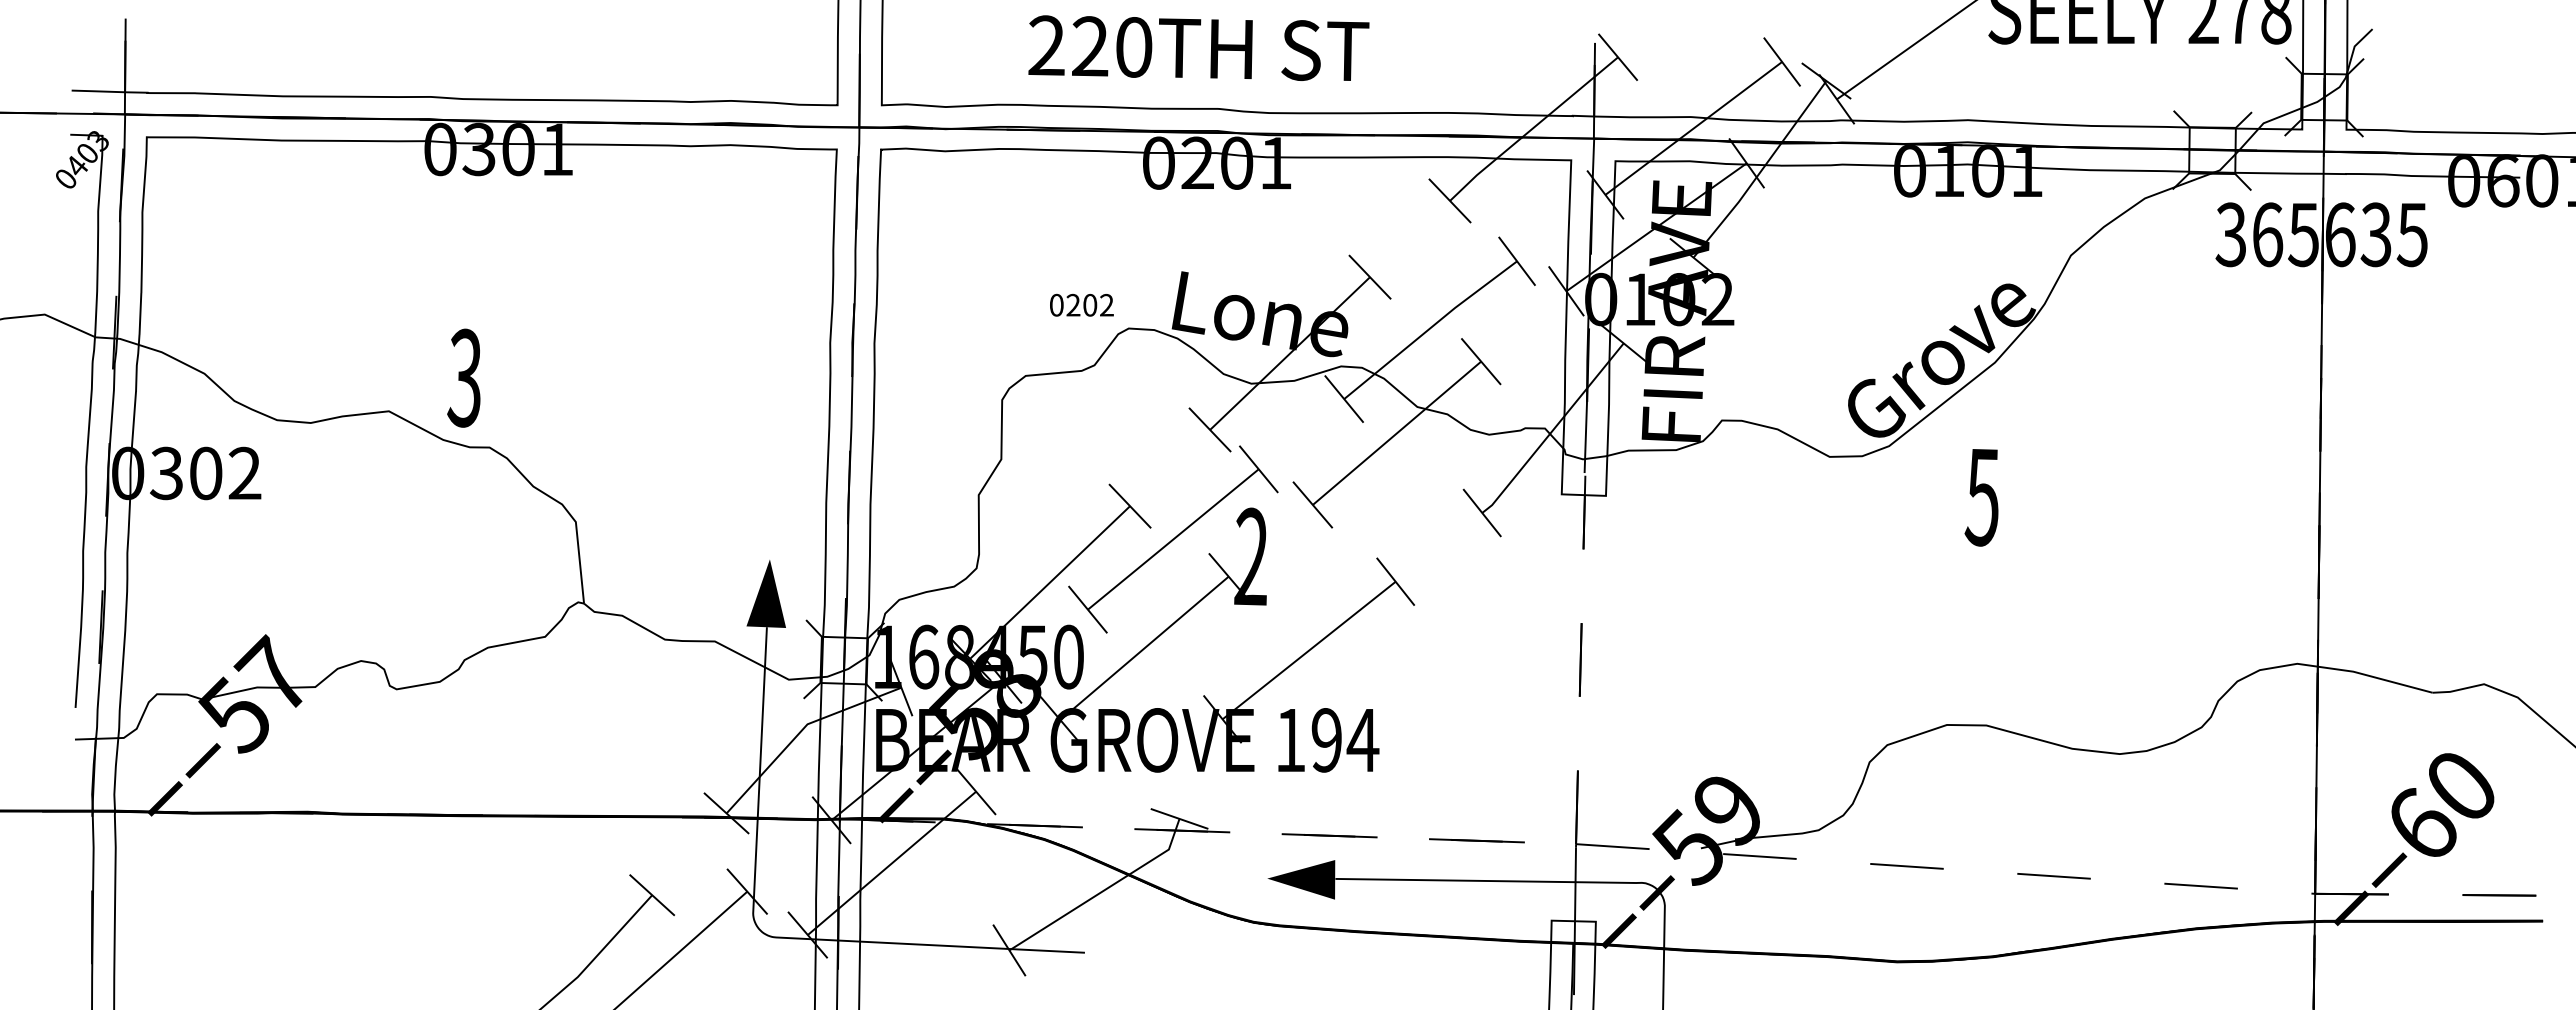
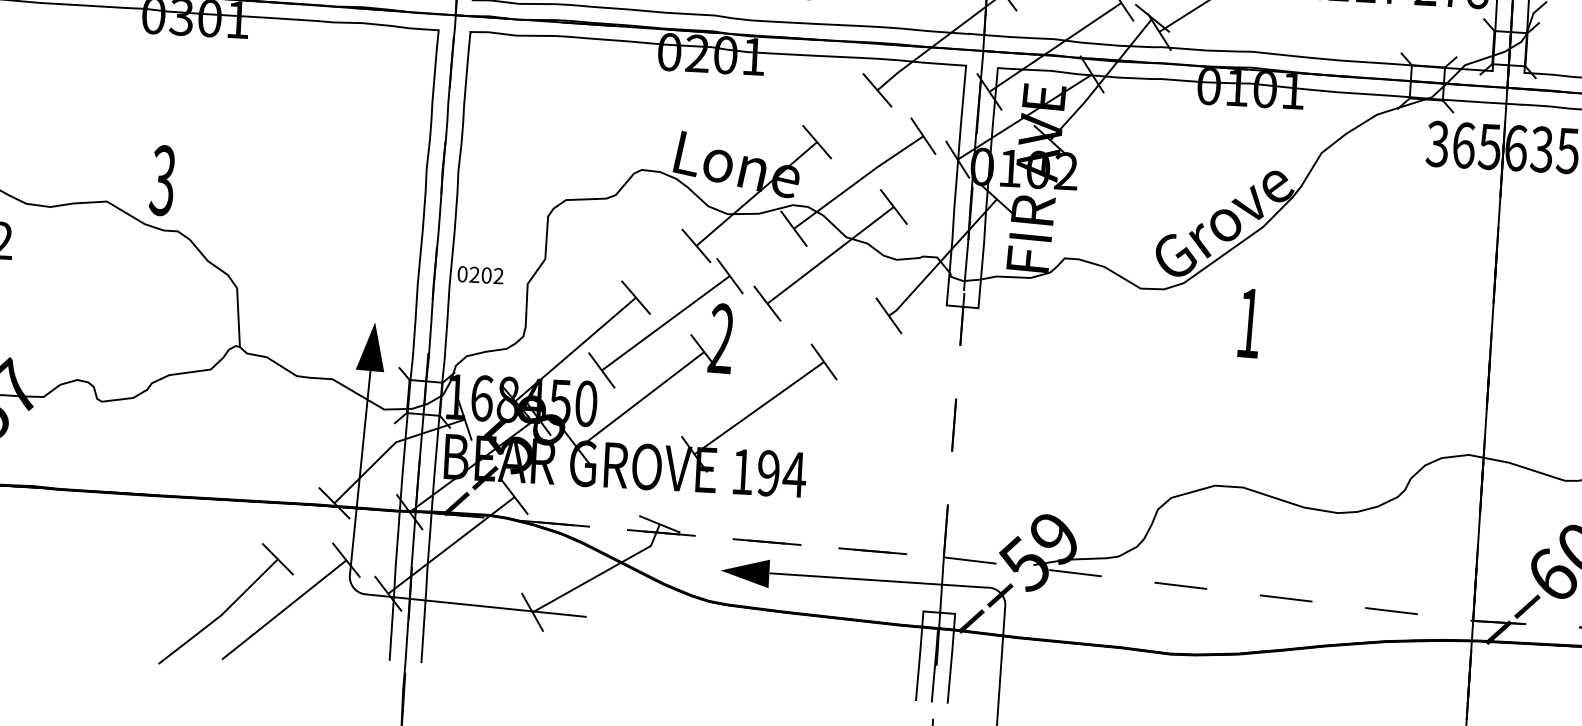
text: (1081, 304) -> (480, 274), moved
text: (1981, 497) -> (1248, 323), 5 -> 1

